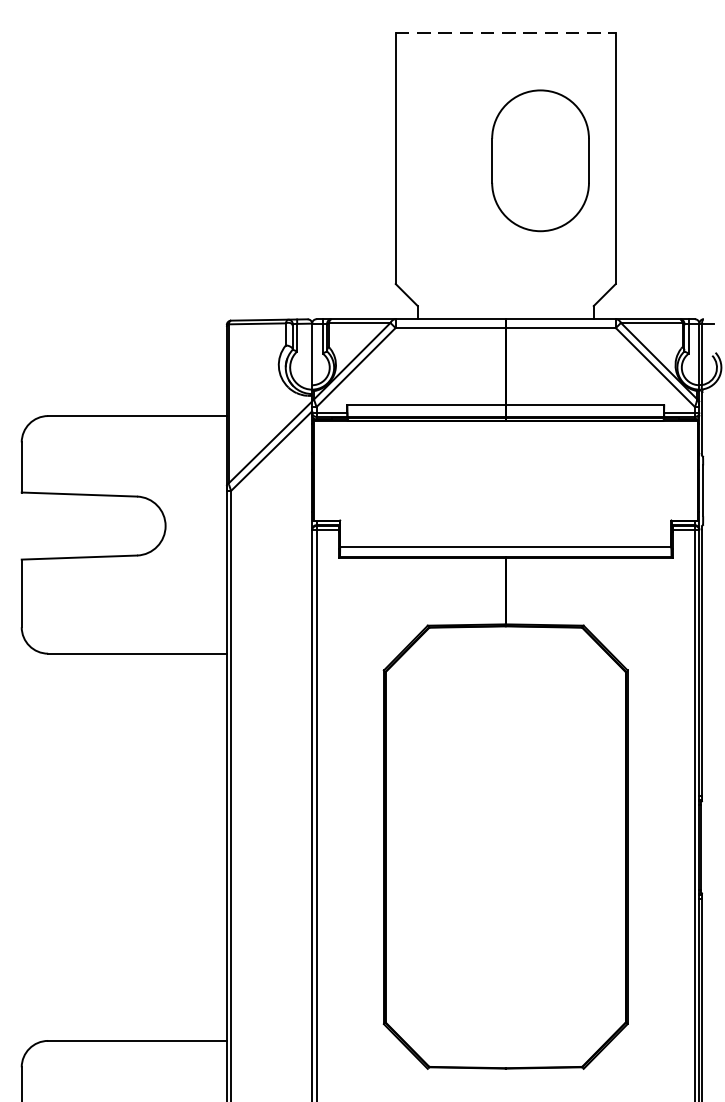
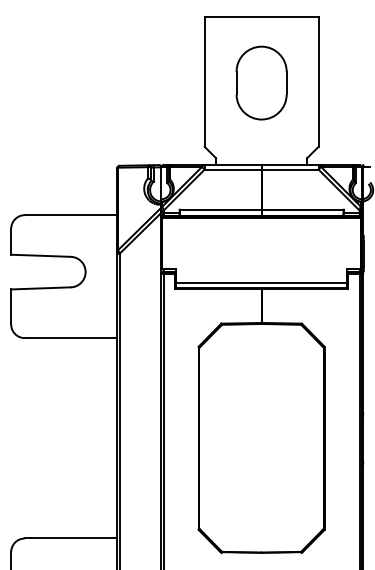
line: (505, 34) -> (261, 17), dashed -> solid
part: (540, 159) -> (261, 82), moved

